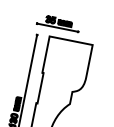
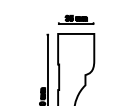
part: (59, 22) -> (76, 19), moved

